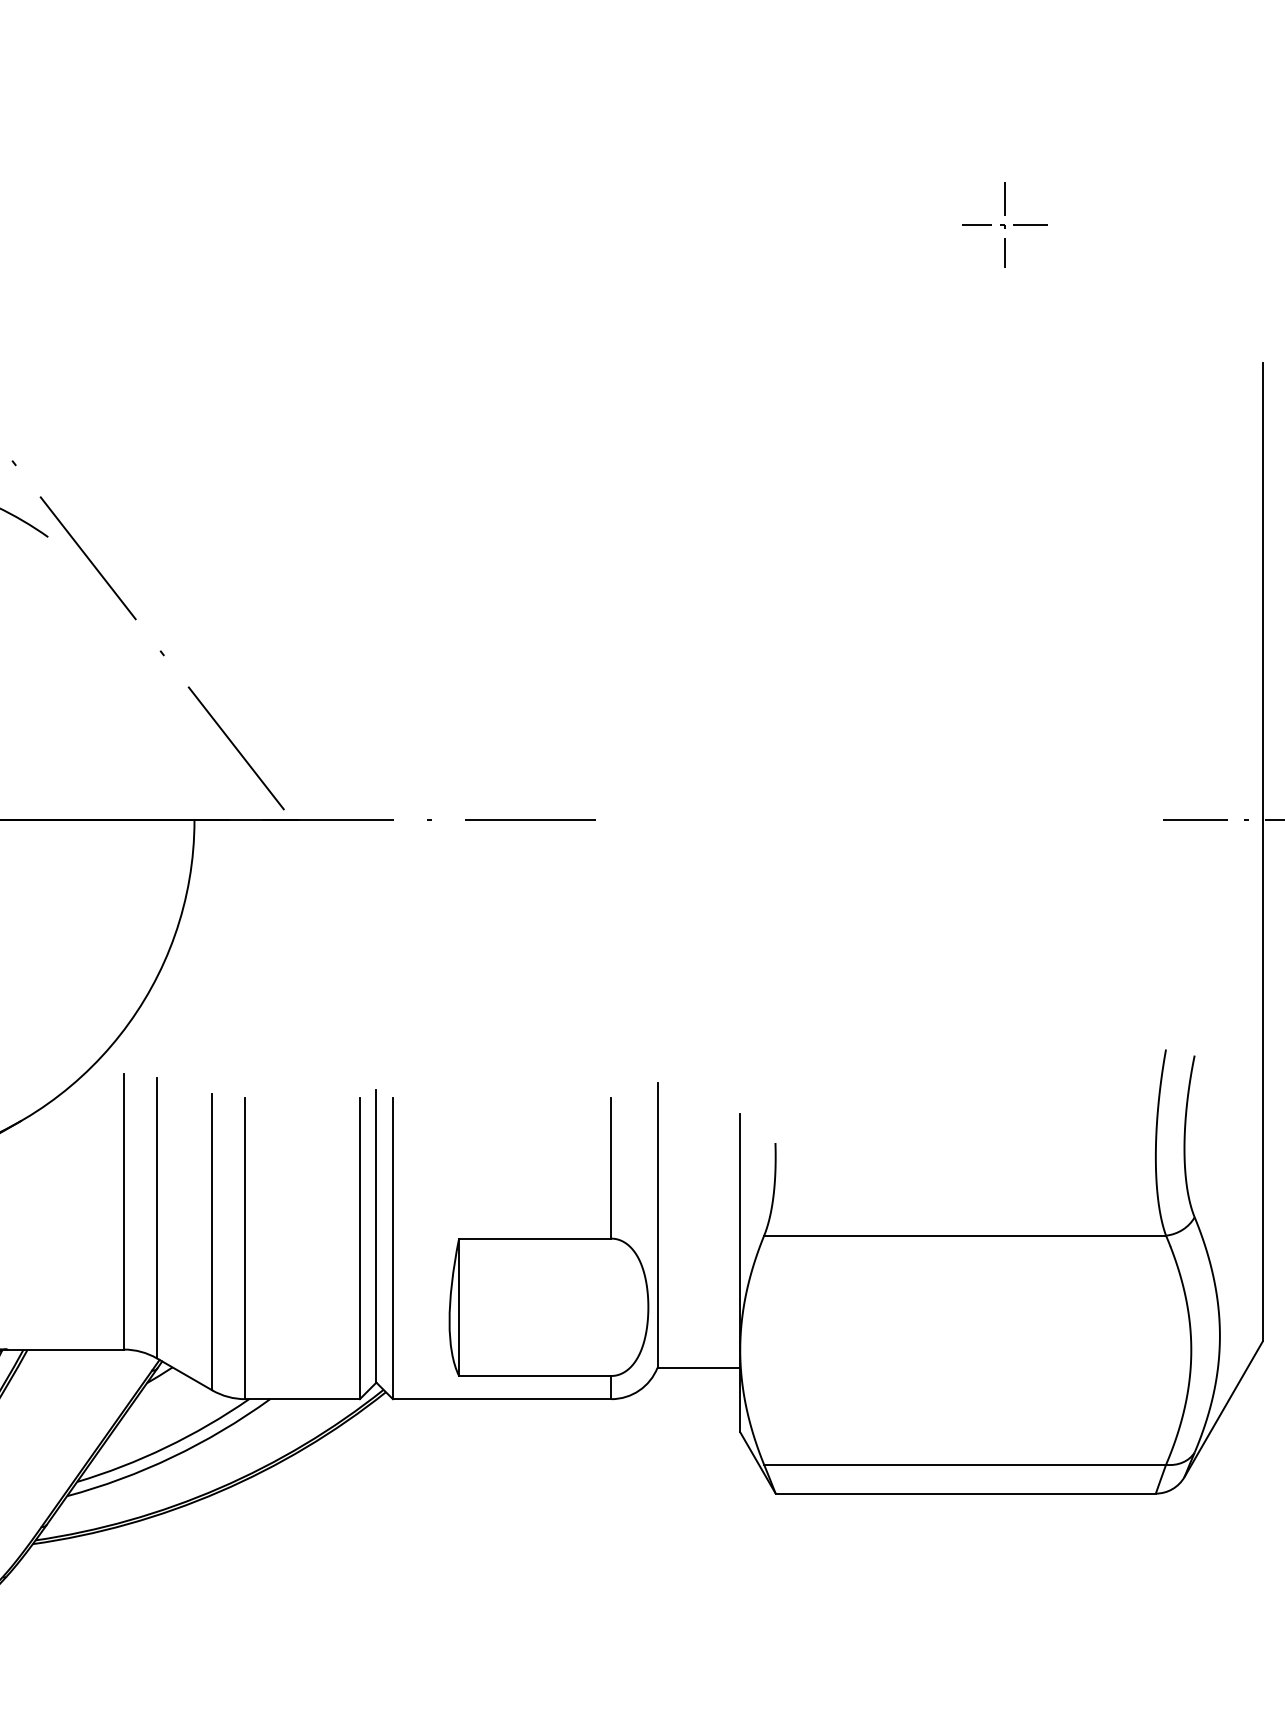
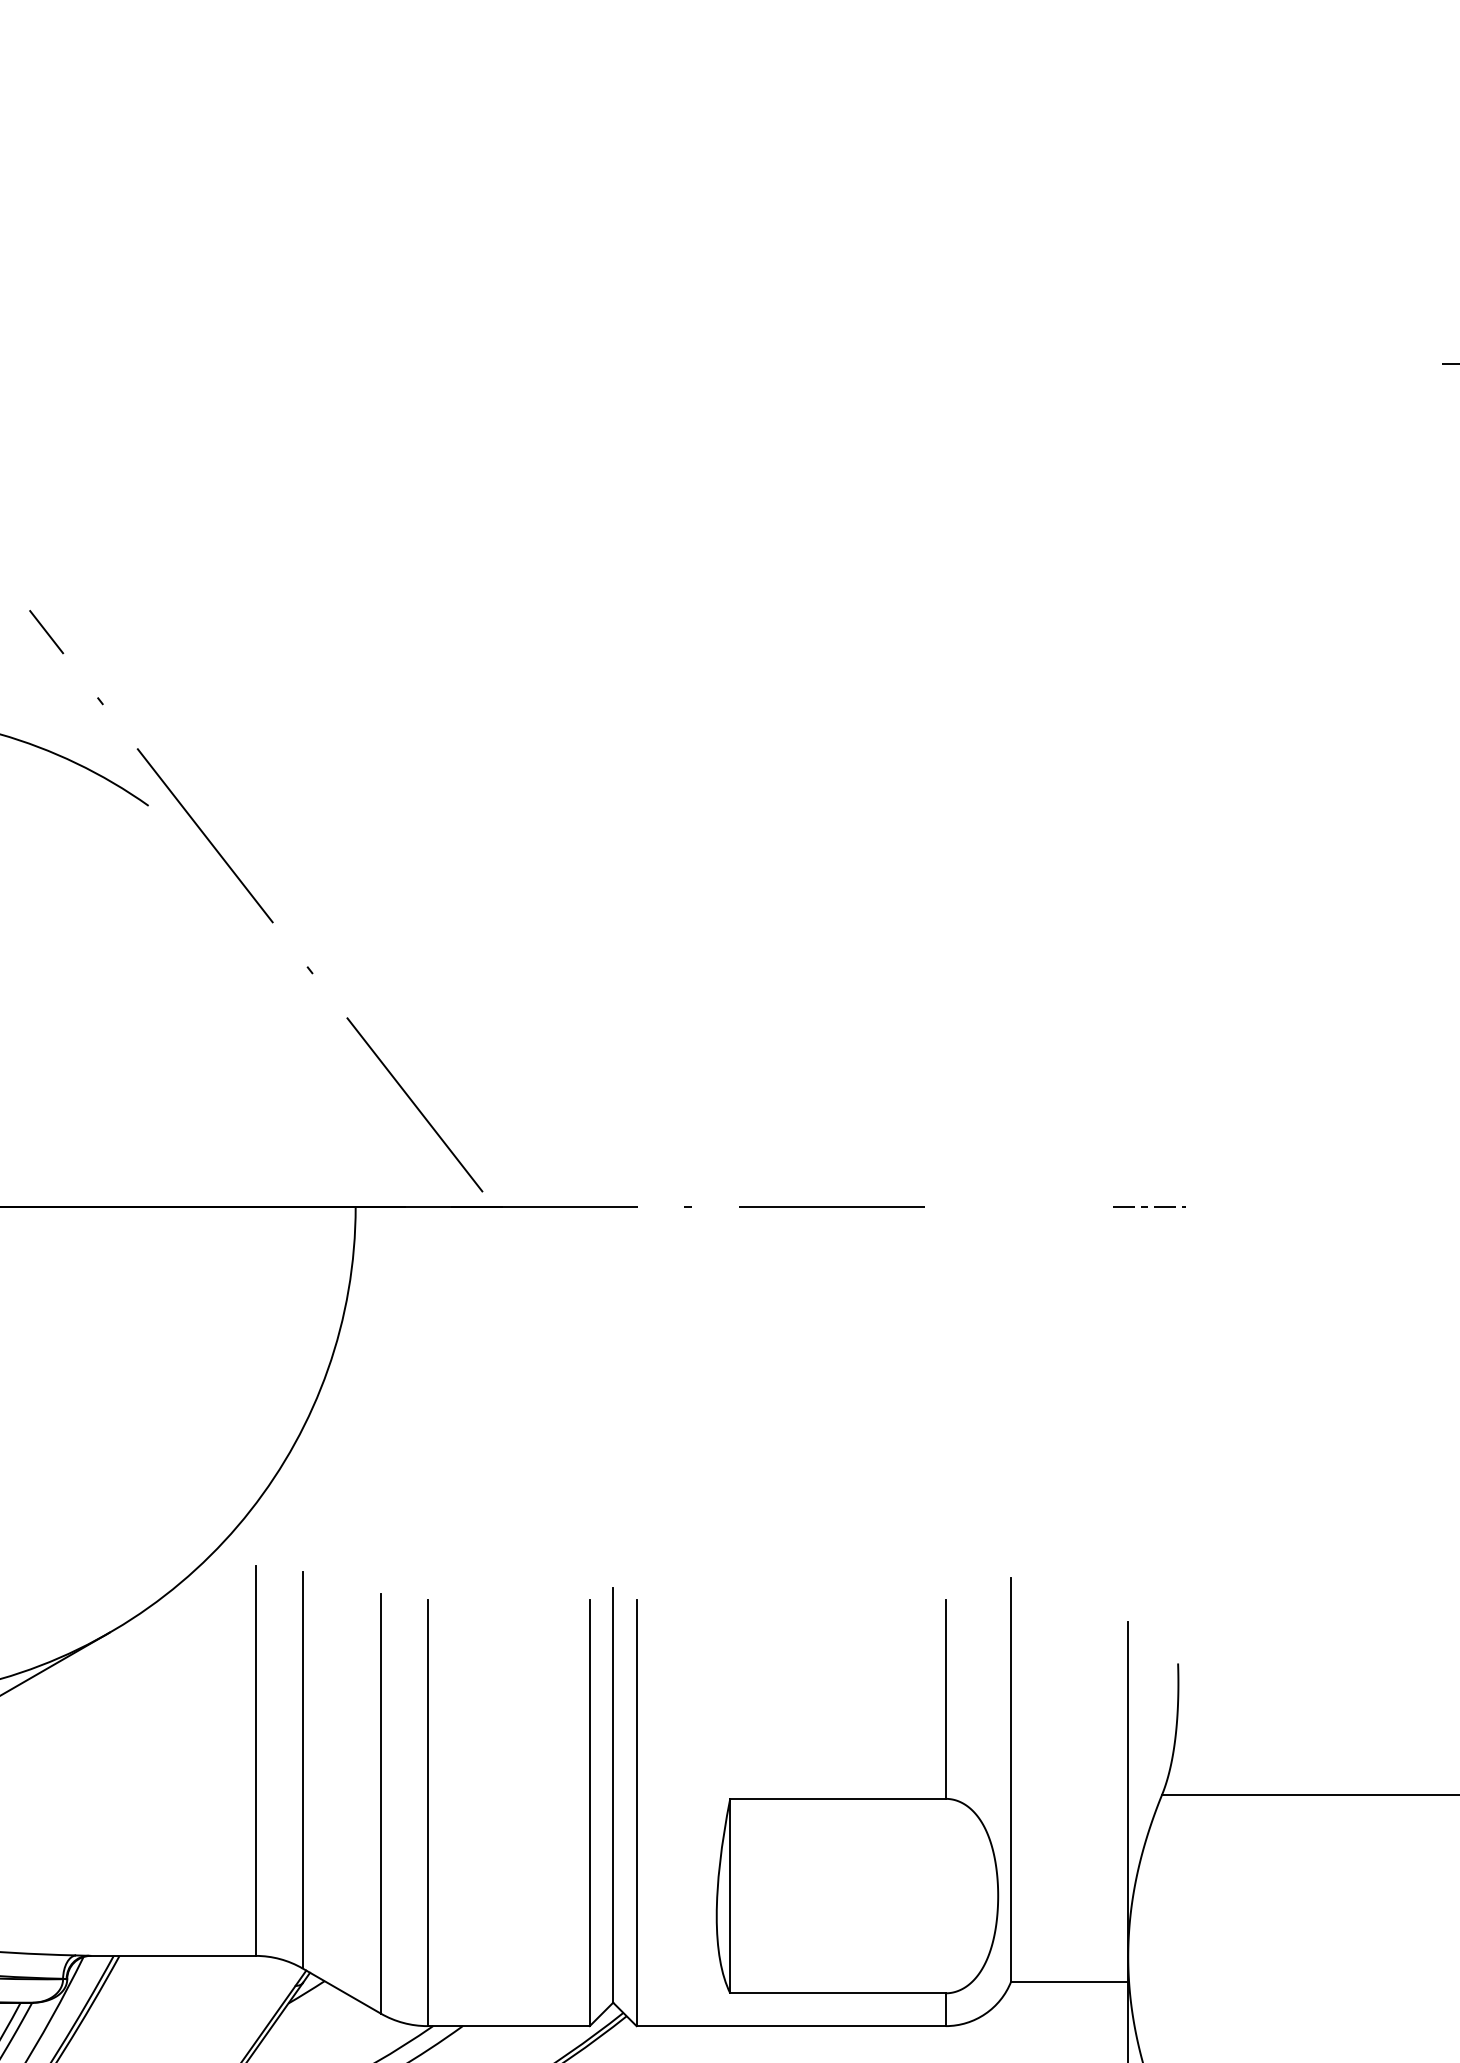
line: (753, 819) -> (1147, 1205), added

